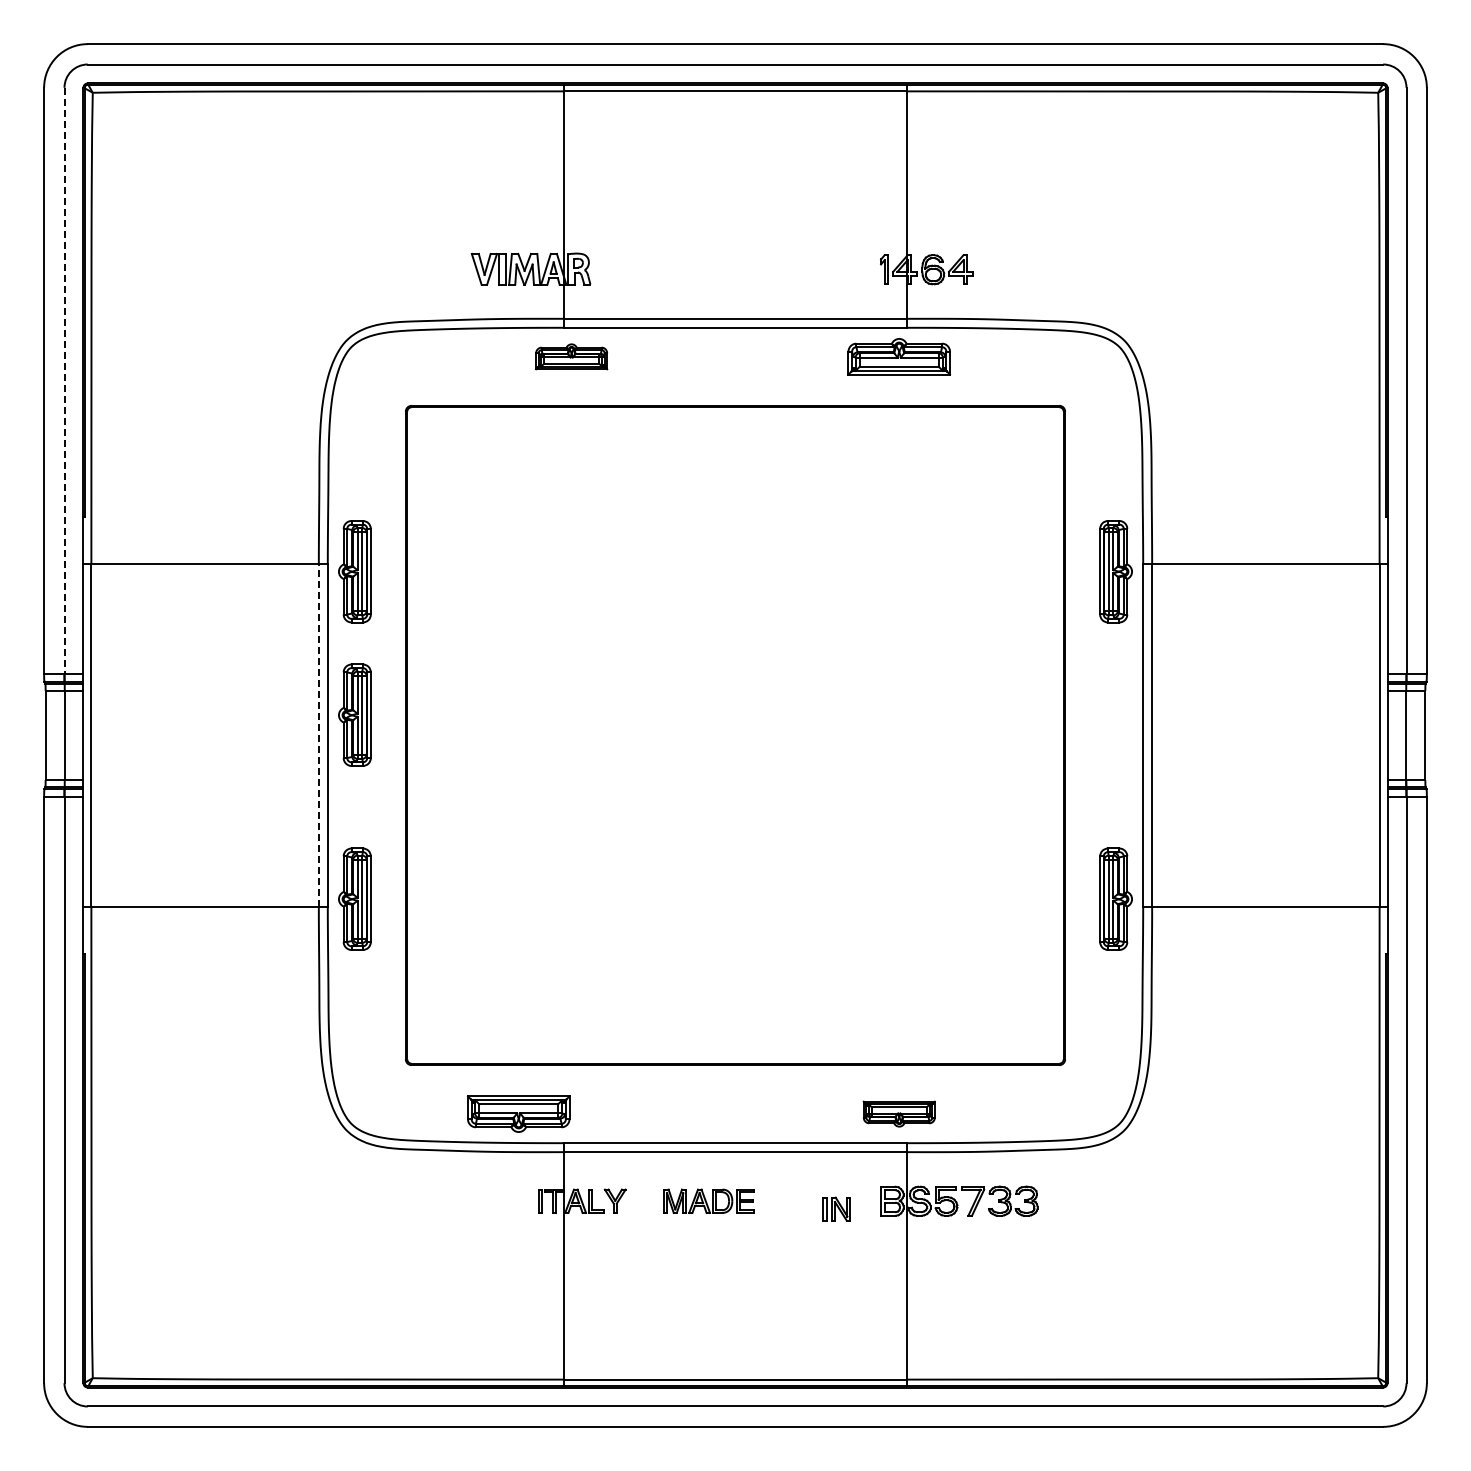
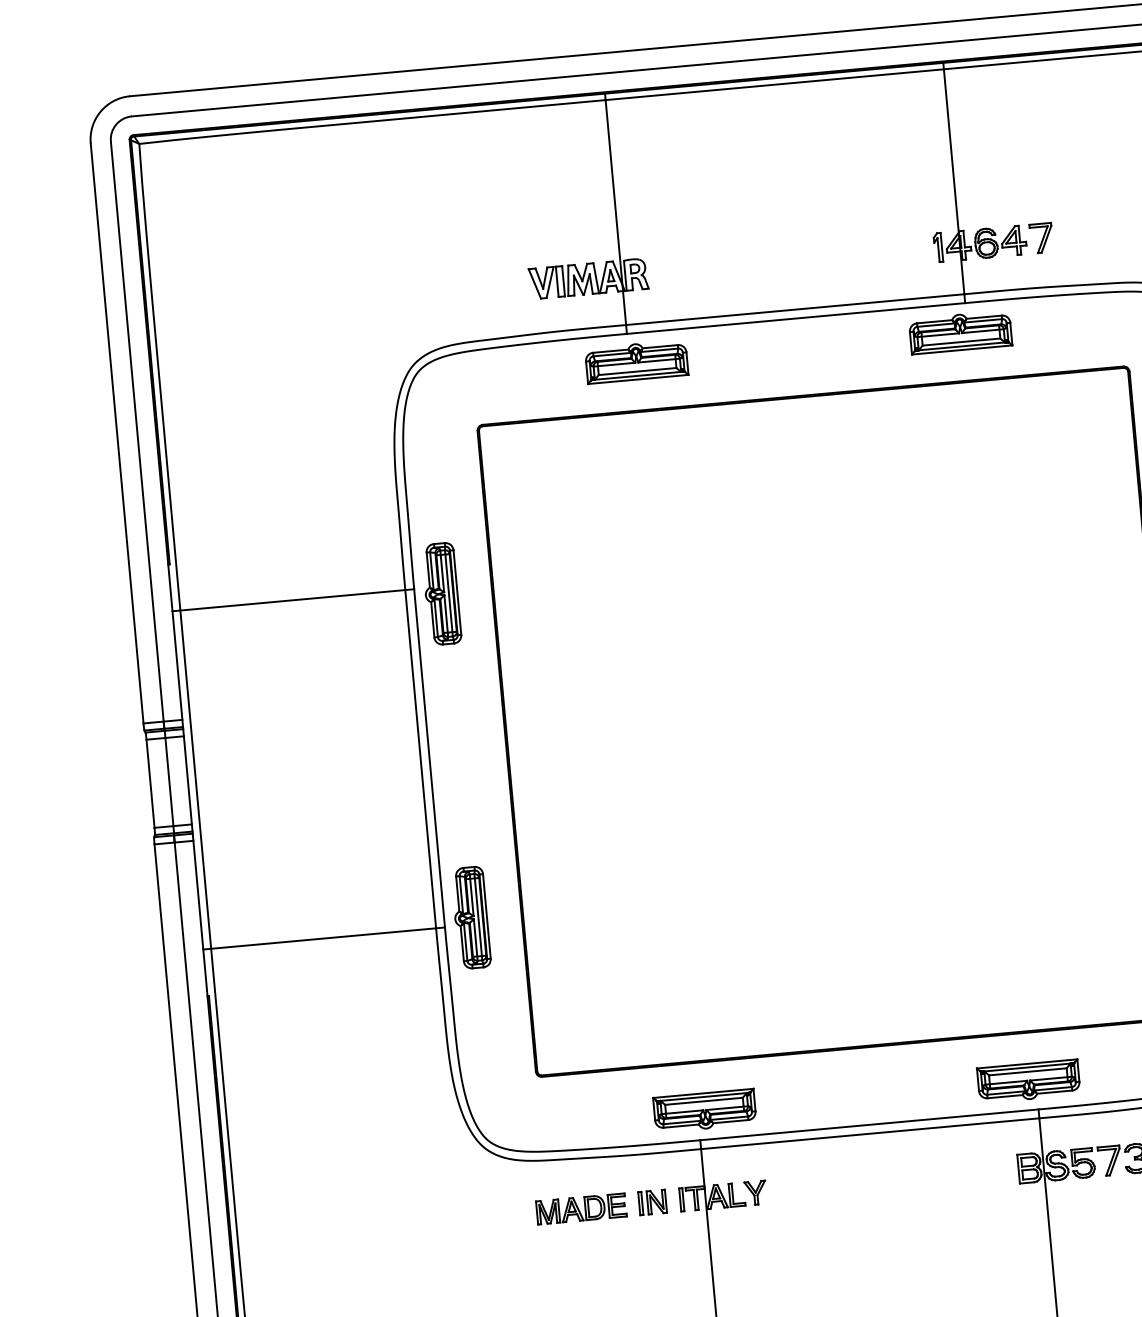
part: (988, 269) -> (1041, 238), added
part: (571, 356) -> (636, 361), size x1.43
line: (64, 381) -> (137, 432), dashed -> solid
part: (354, 714) -> (454, 735), removed
line: (318, 735) -> (420, 759), dashed -> solid
part: (518, 1113) -> (704, 1110), moved
part: (899, 1113) -> (1028, 1080), size x1.43
part: (708, 1200) -> (580, 1208), moved
part: (836, 1208) -> (652, 1201), moved

